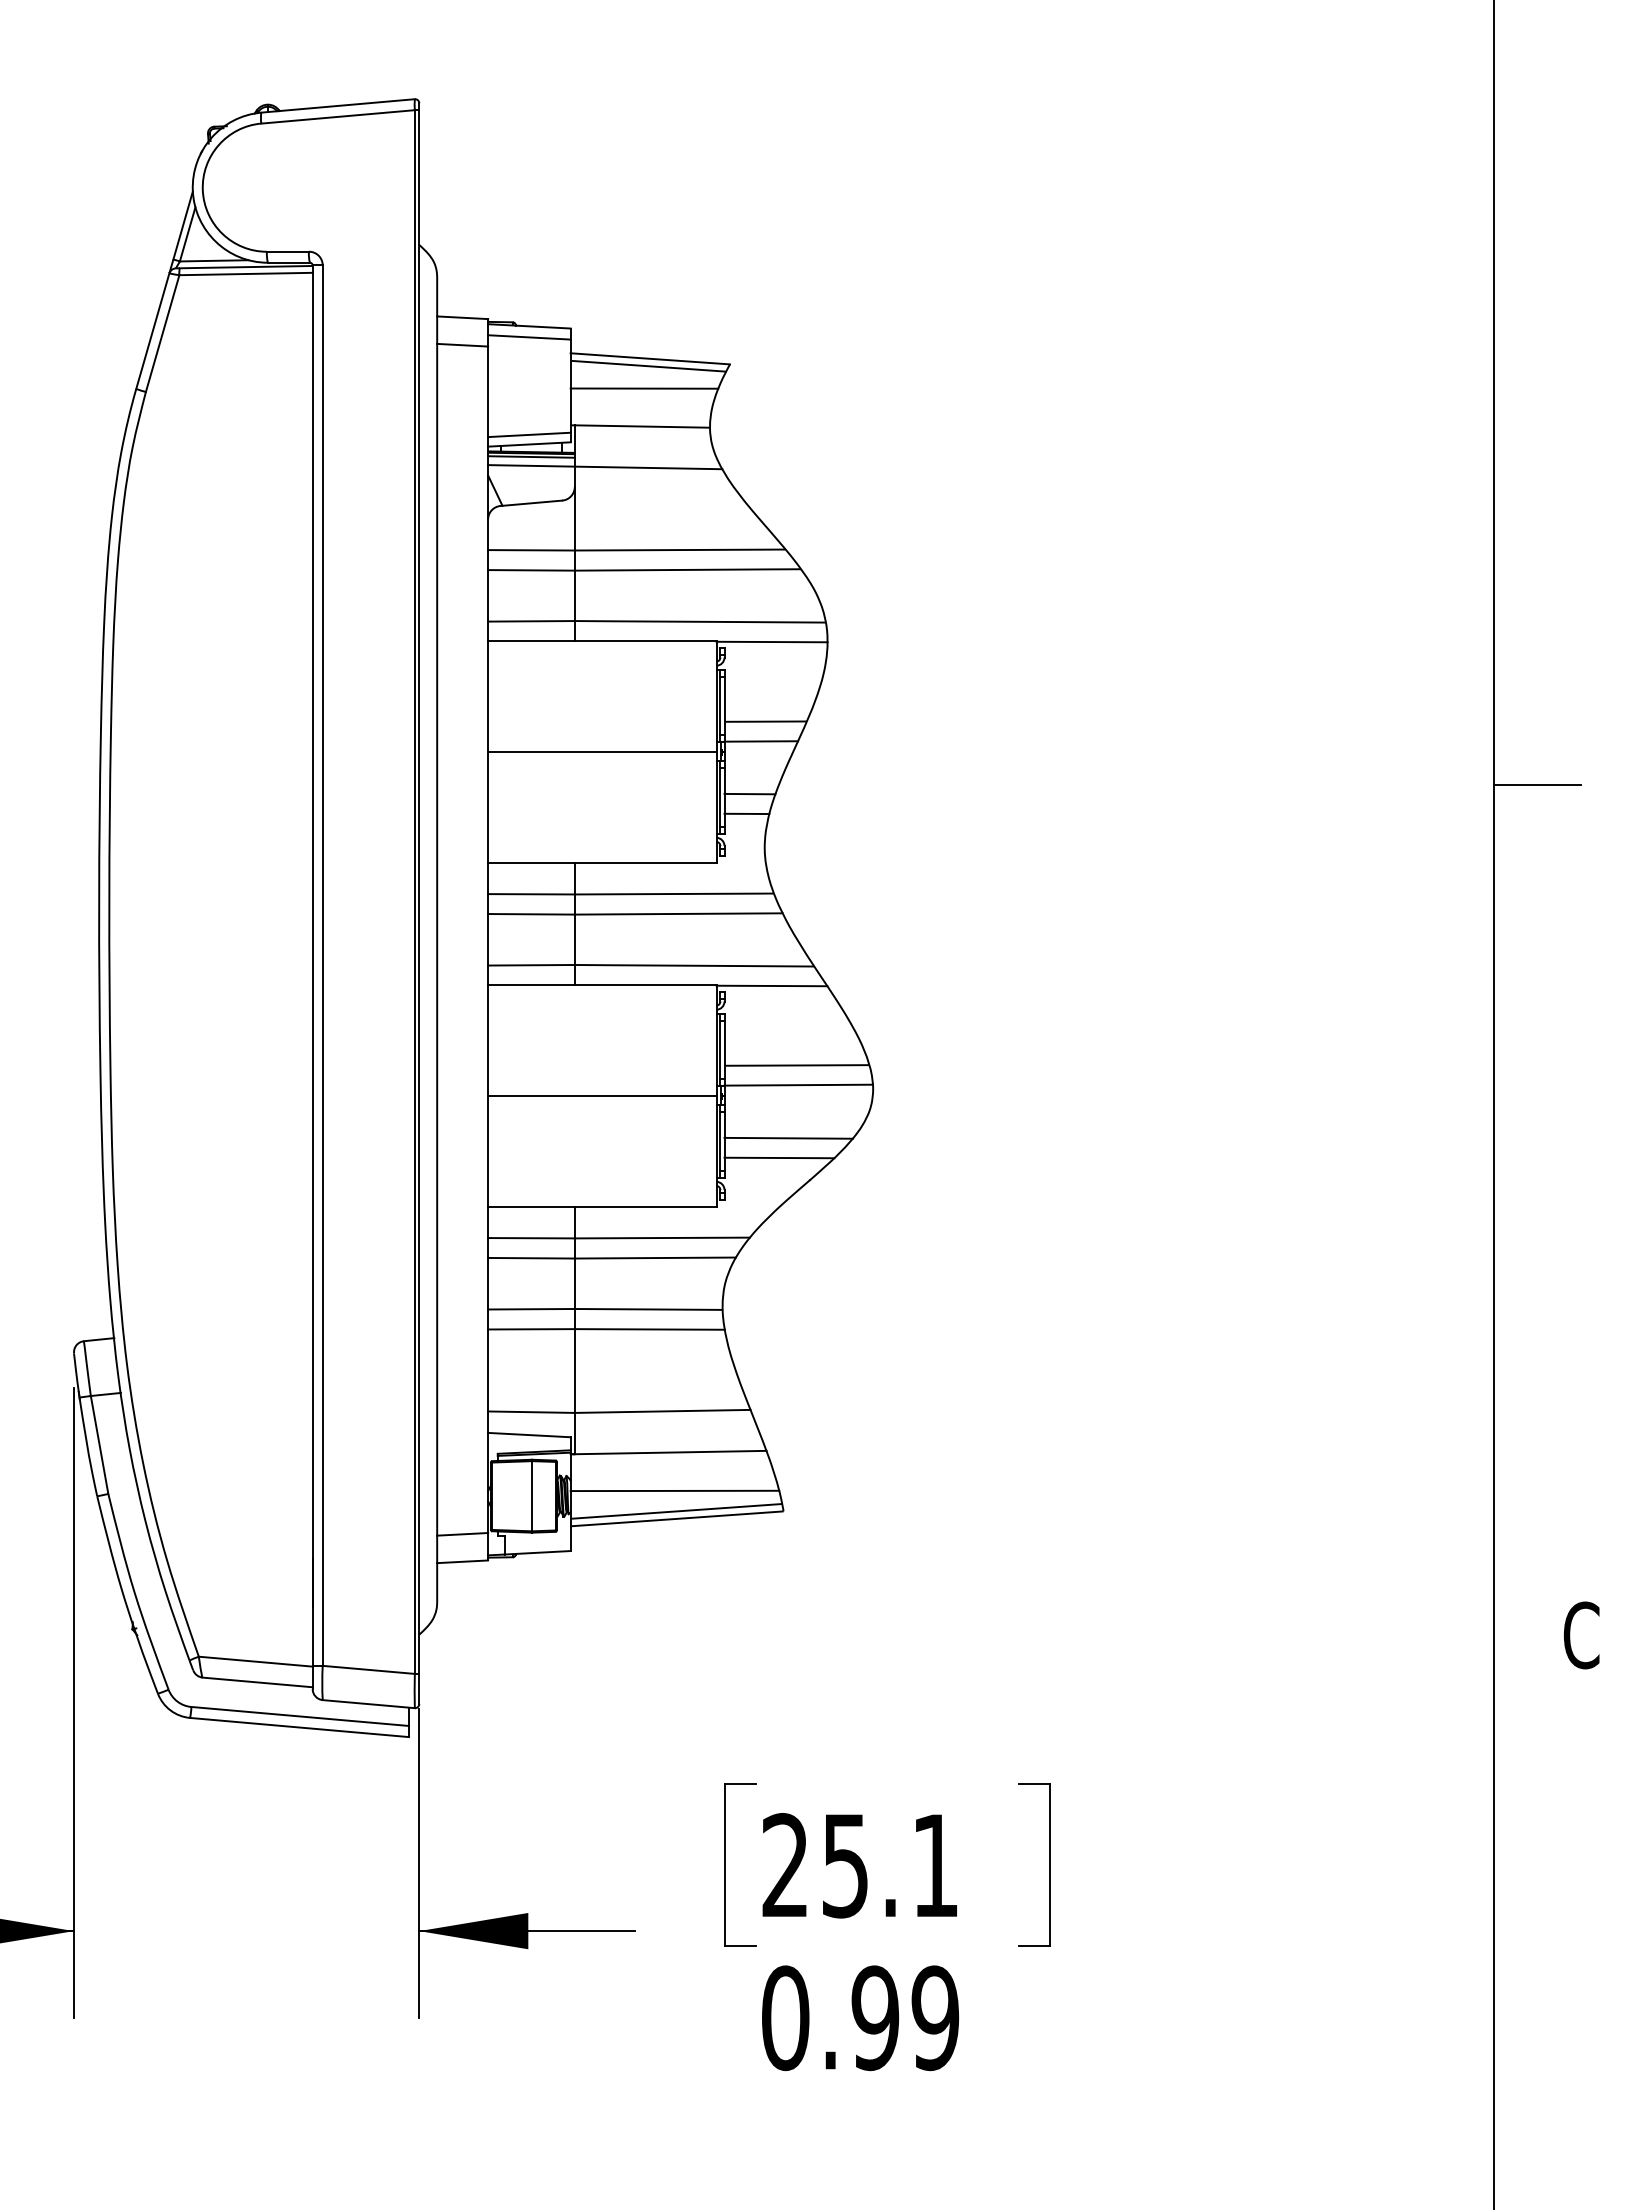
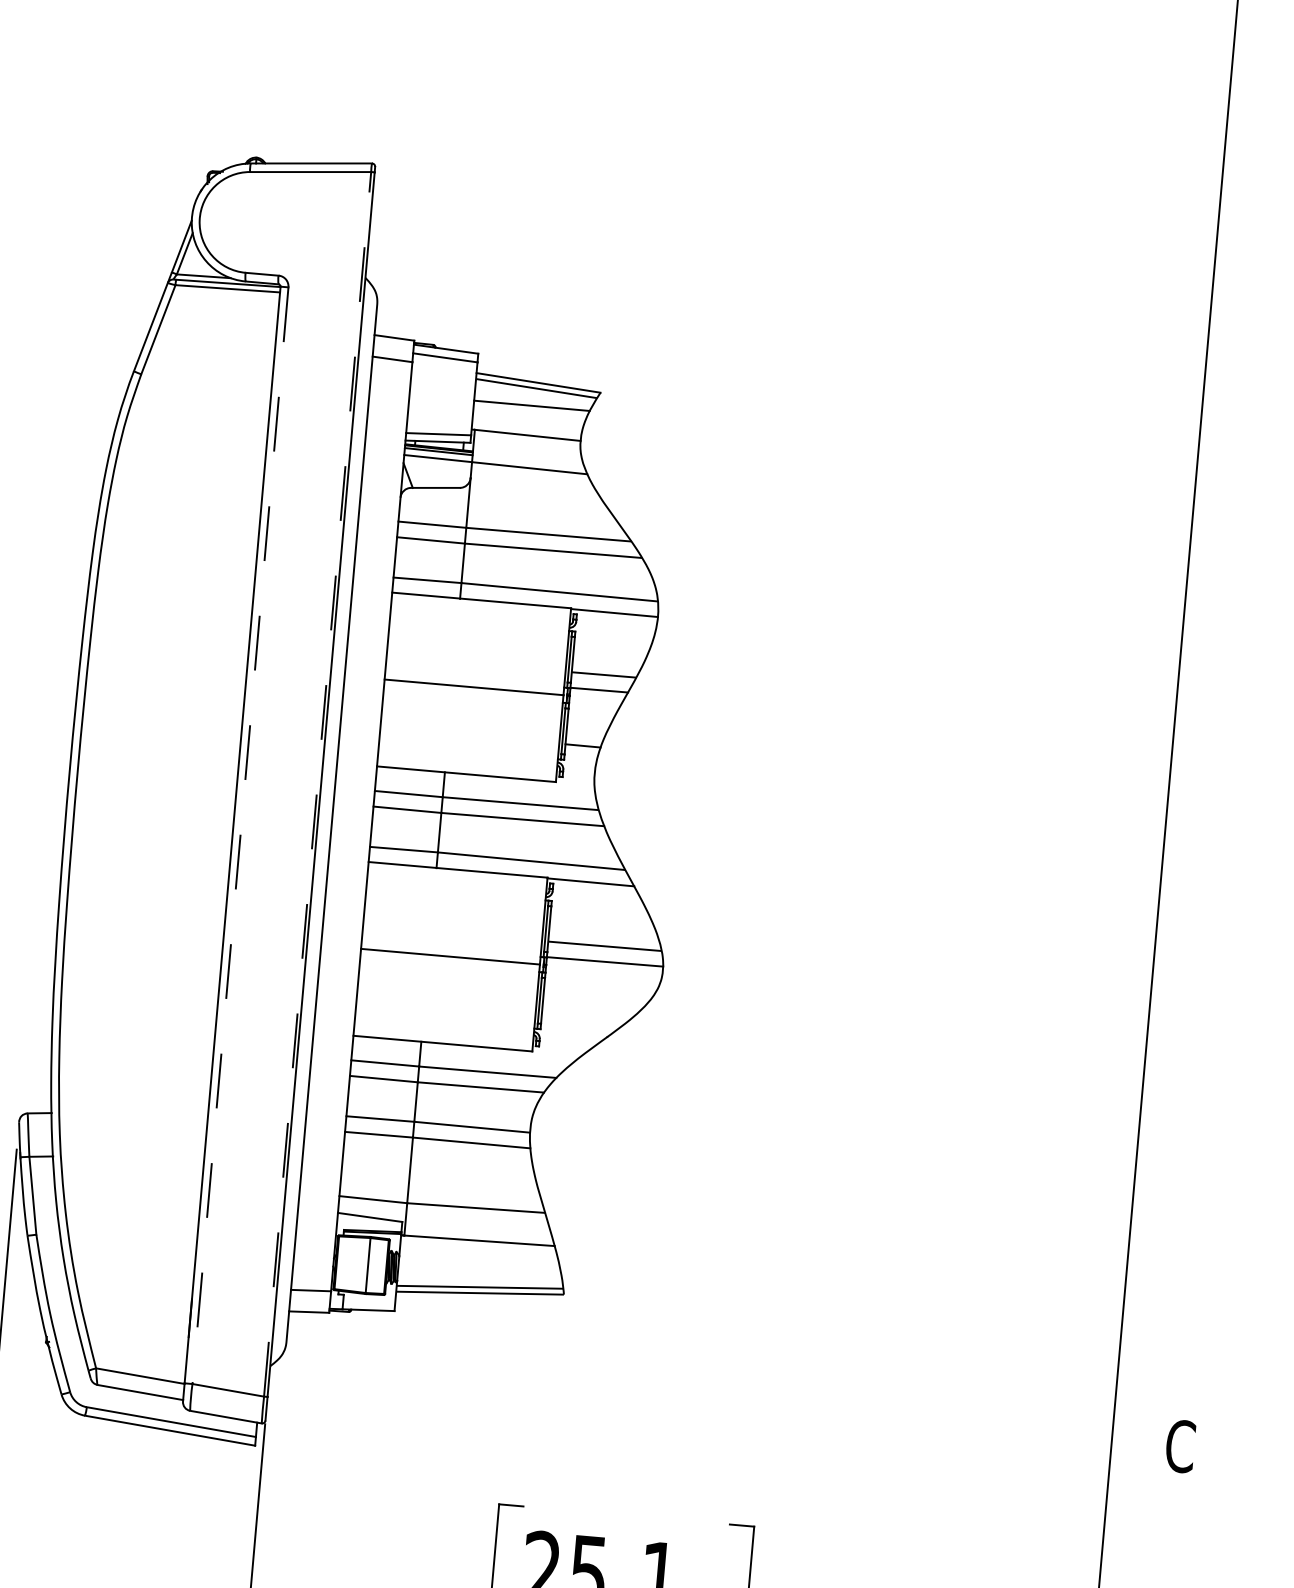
line: (1537, 784) -> (1204, 777), removed
line: (749, 793) -> (586, 730), removed
line: (414, 892) -> (317, 784), solid -> dashed
line: (322, 966) -> (240, 836), solid -> dashed
line: (788, 1137) -> (593, 1002), removed
line: (779, 1157) -> (585, 1017), removed
line: (674, 1490) -> (479, 1270), removed

